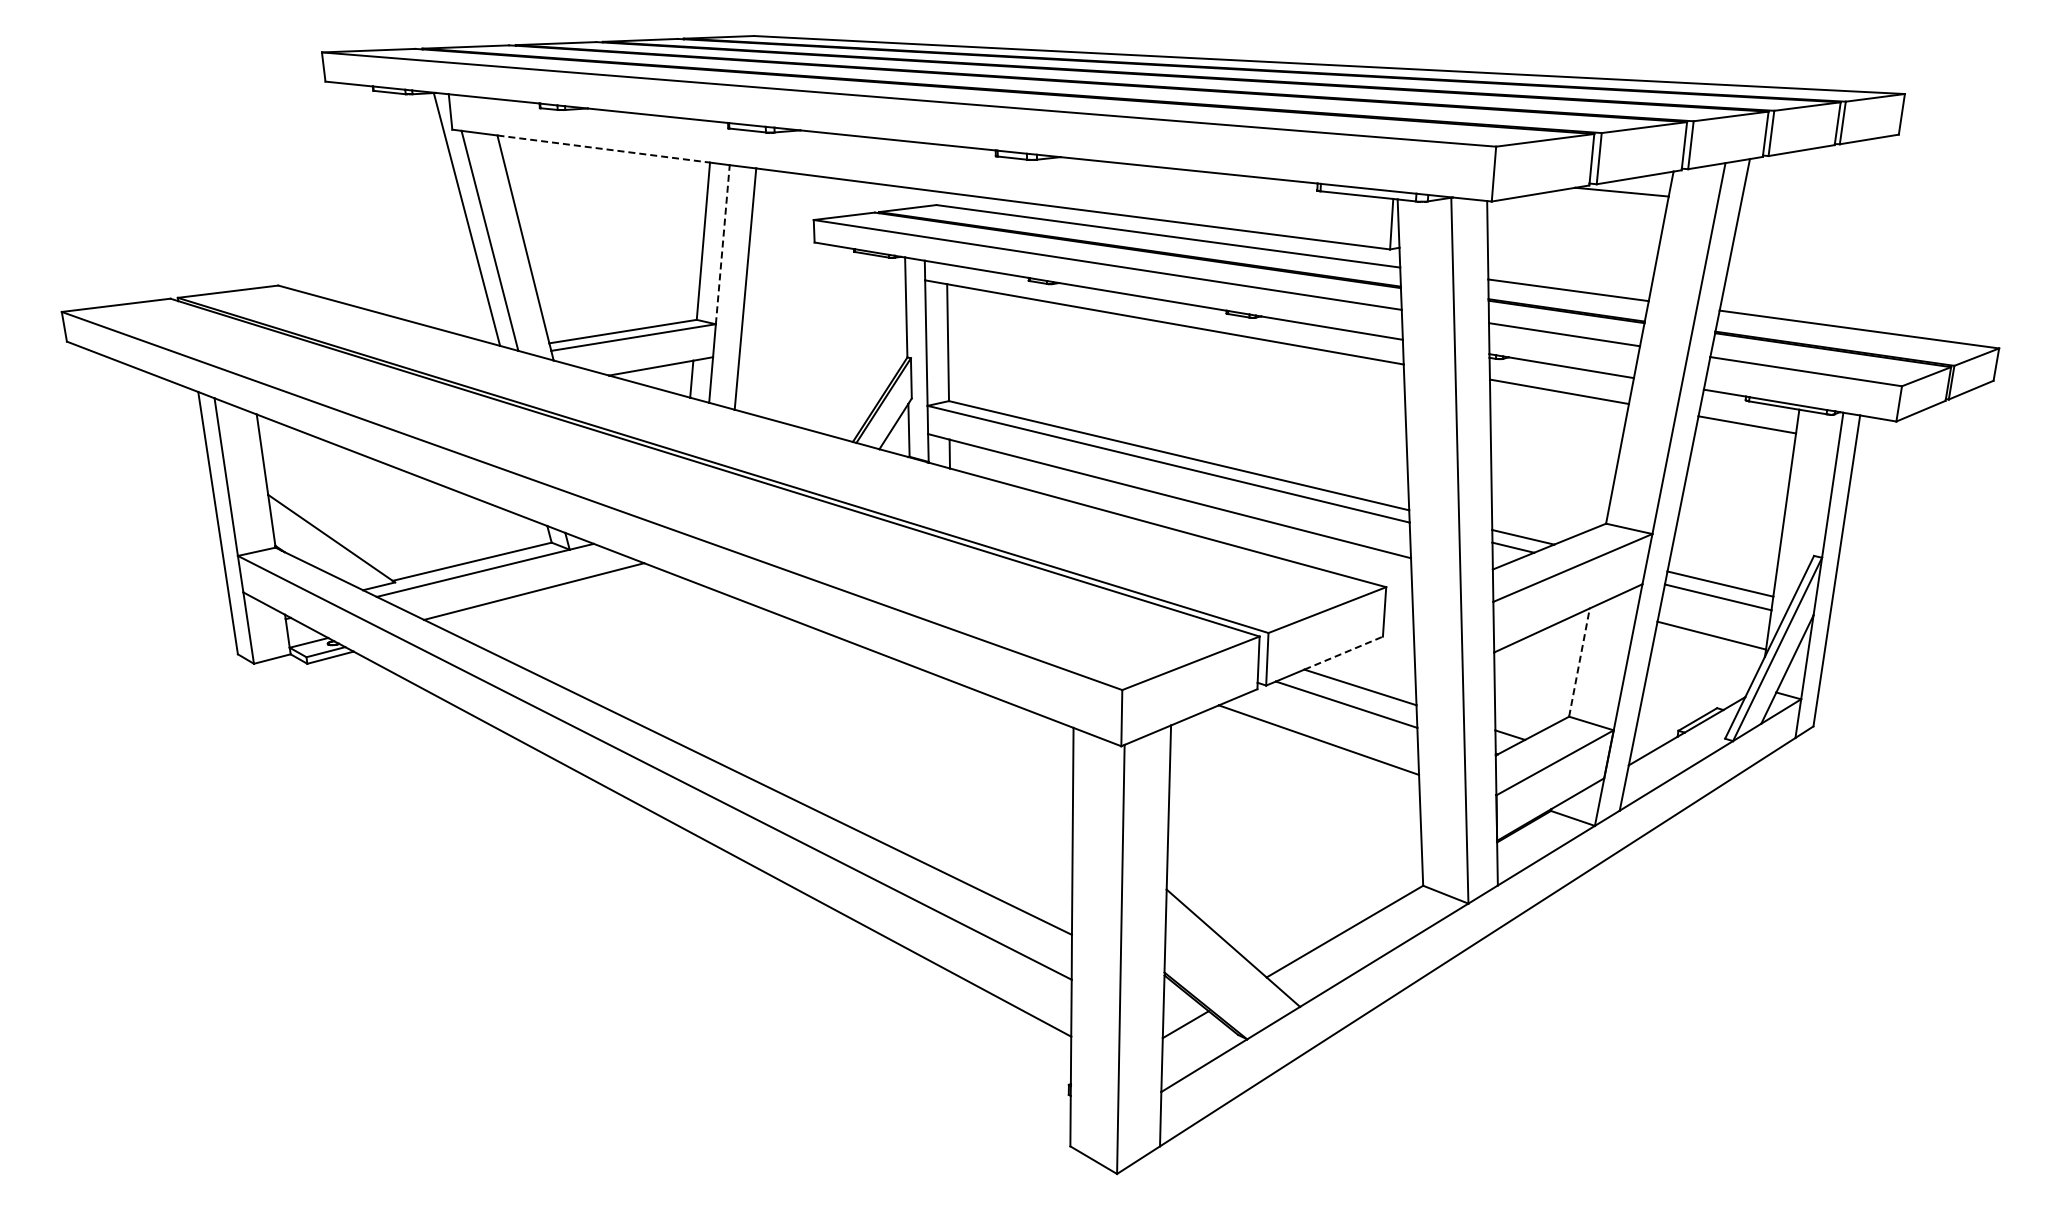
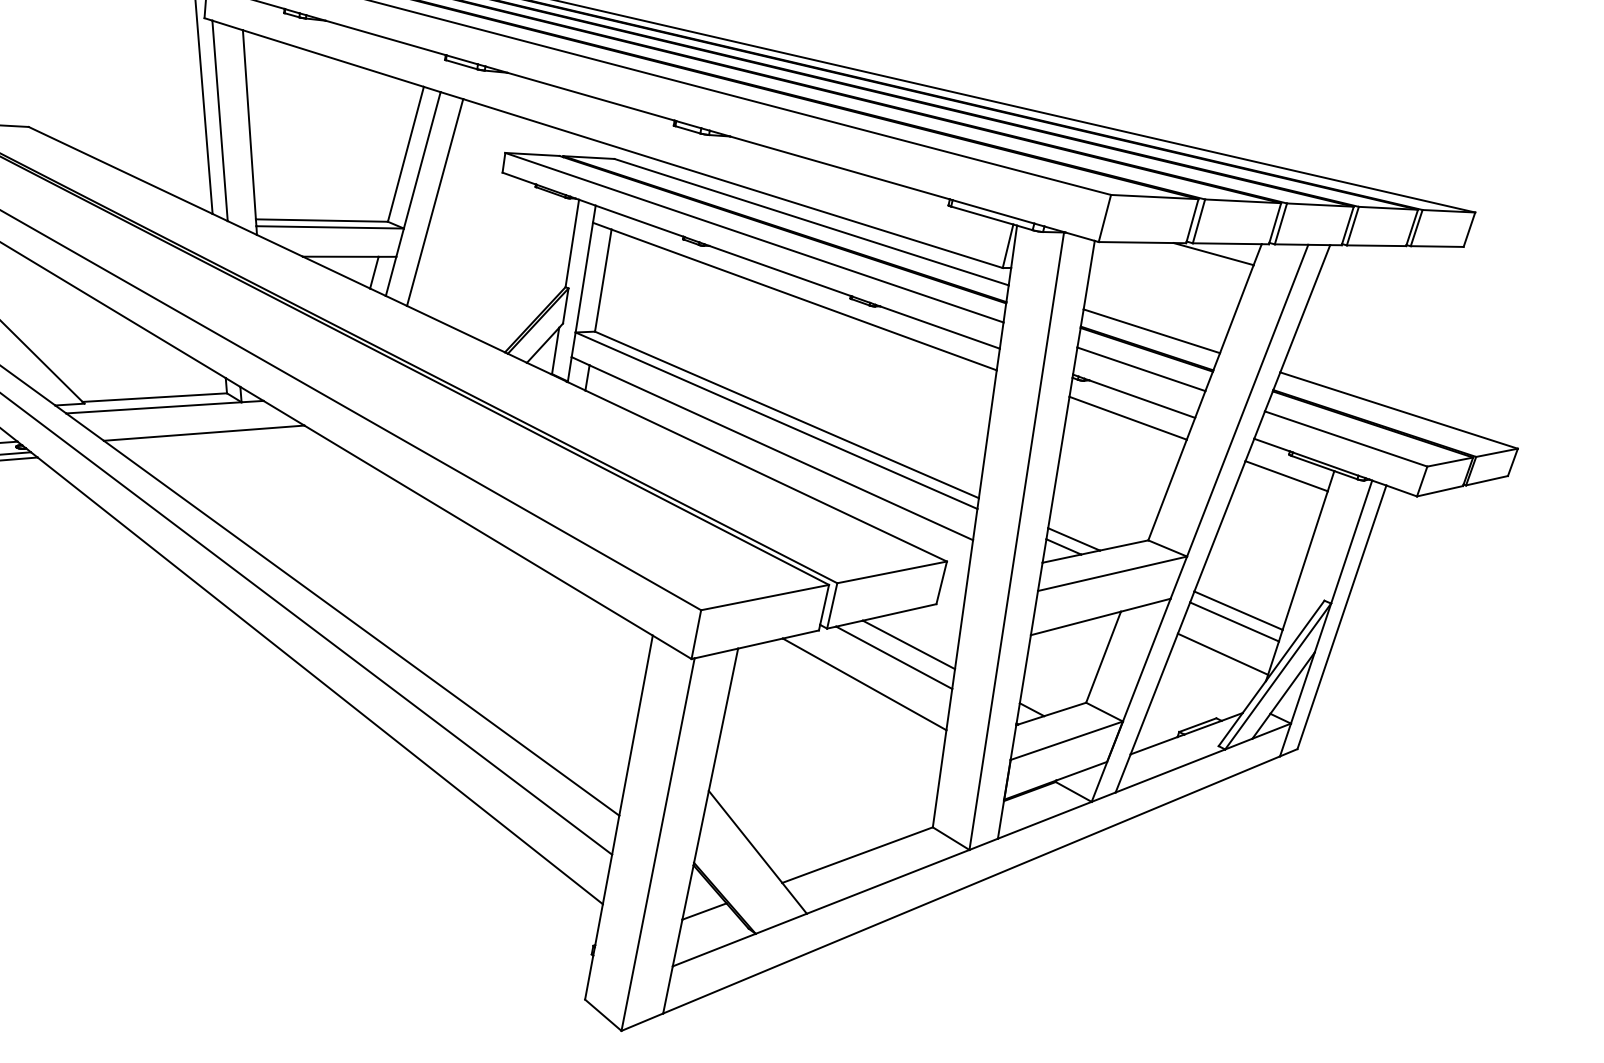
line: (604, 149) -> (334, 59), dashed -> solid
line: (722, 244) -> (422, 160), dashed -> solid
line: (1343, 653) -> (899, 612), dashed -> solid
line: (1579, 662) -> (1103, 657), dashed -> solid

